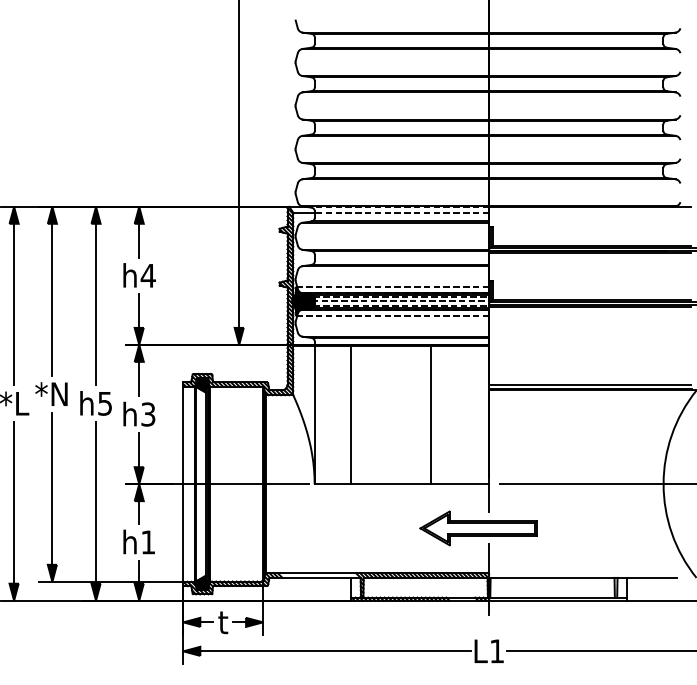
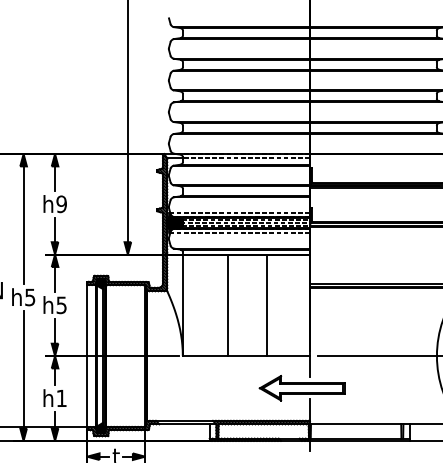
text: (147, 275) -> (61, 204), h4 -> h9
text: (148, 413) -> (61, 304), h3 -> h5
line: (351, 414) -> (228, 305), moved

